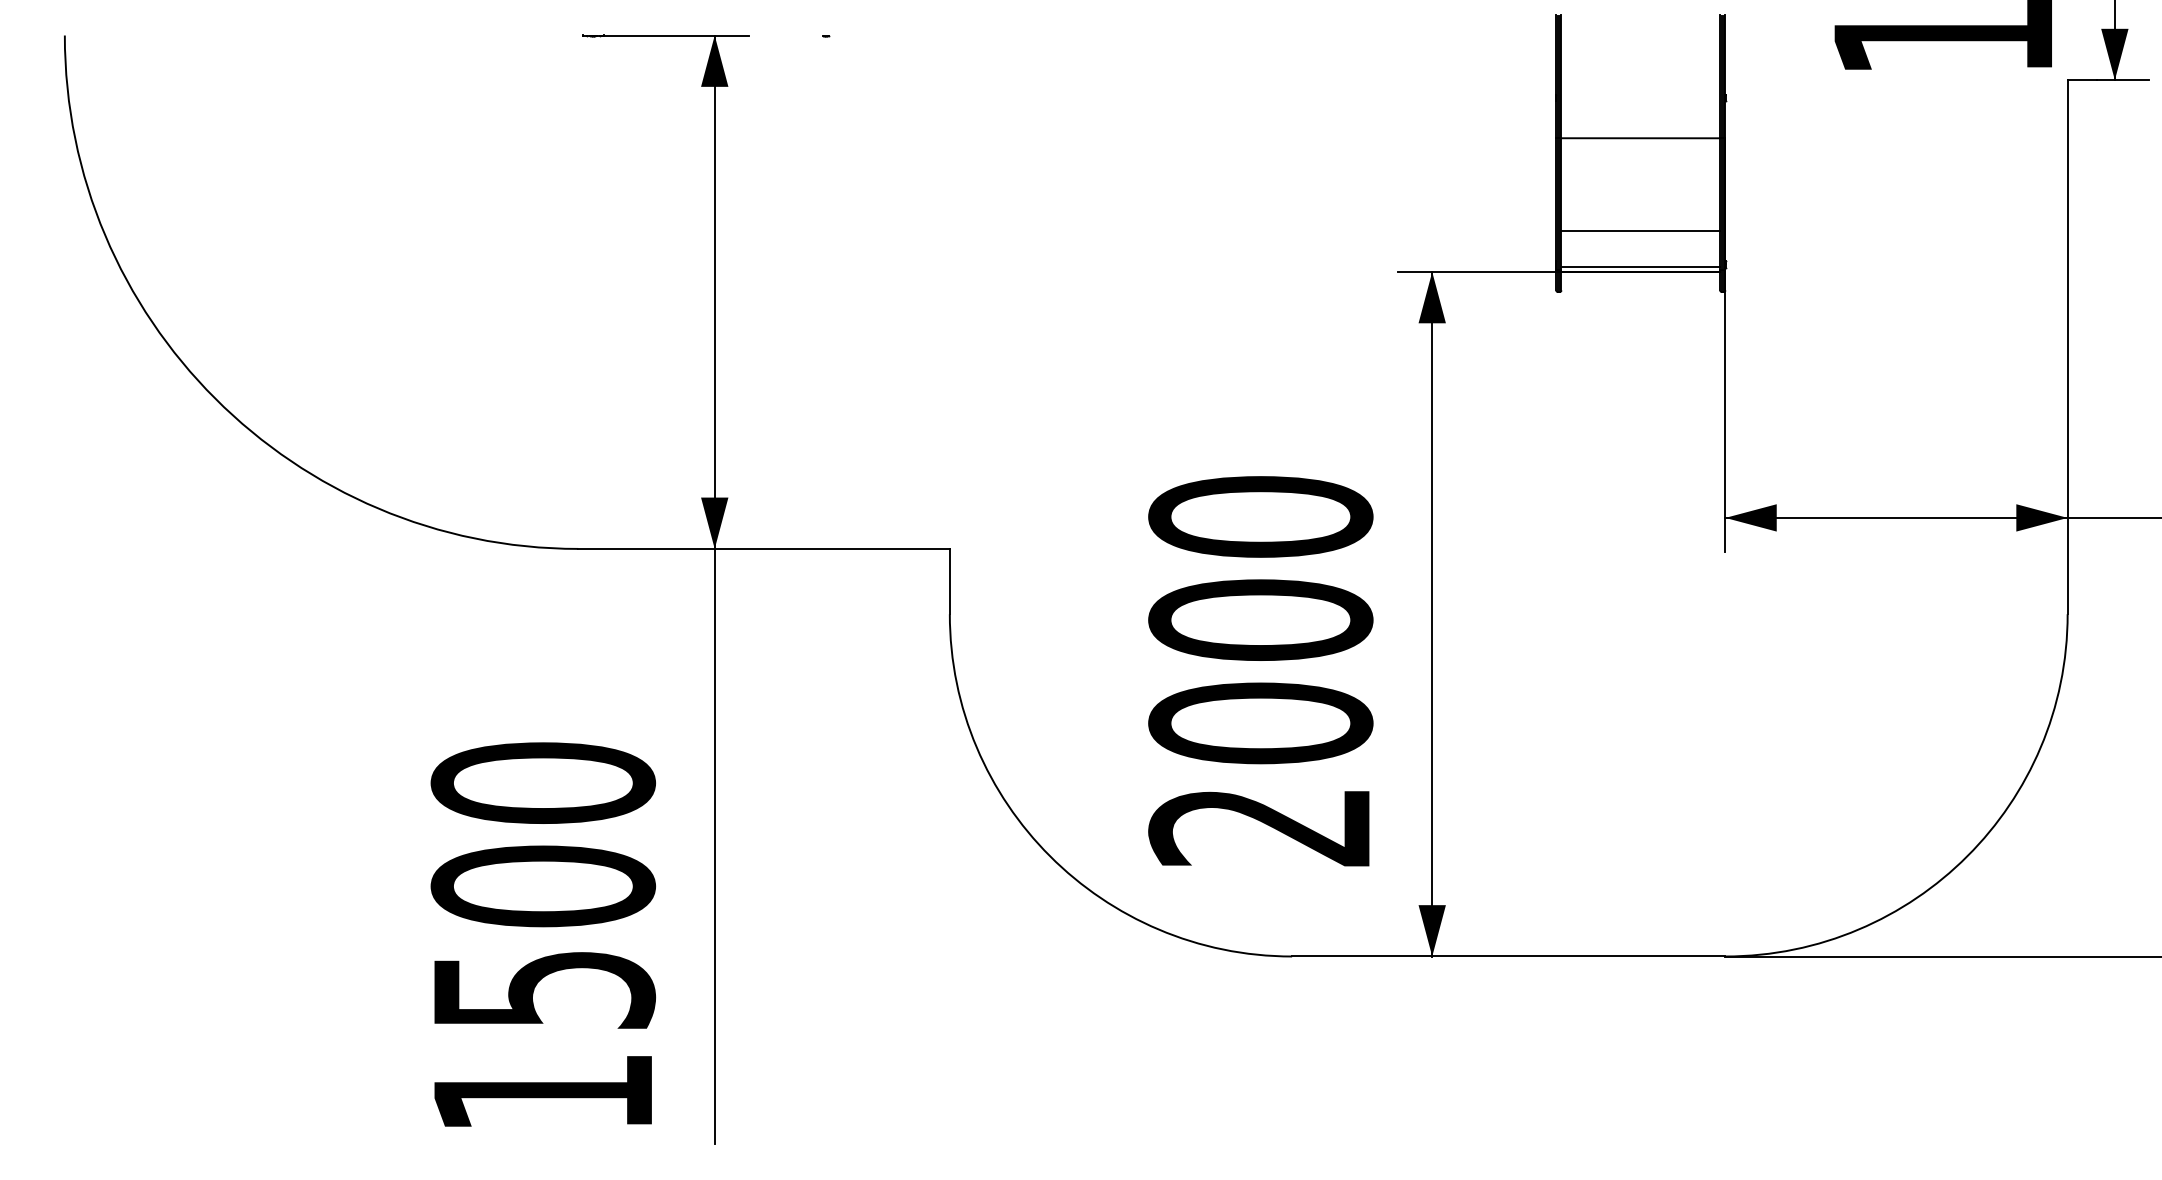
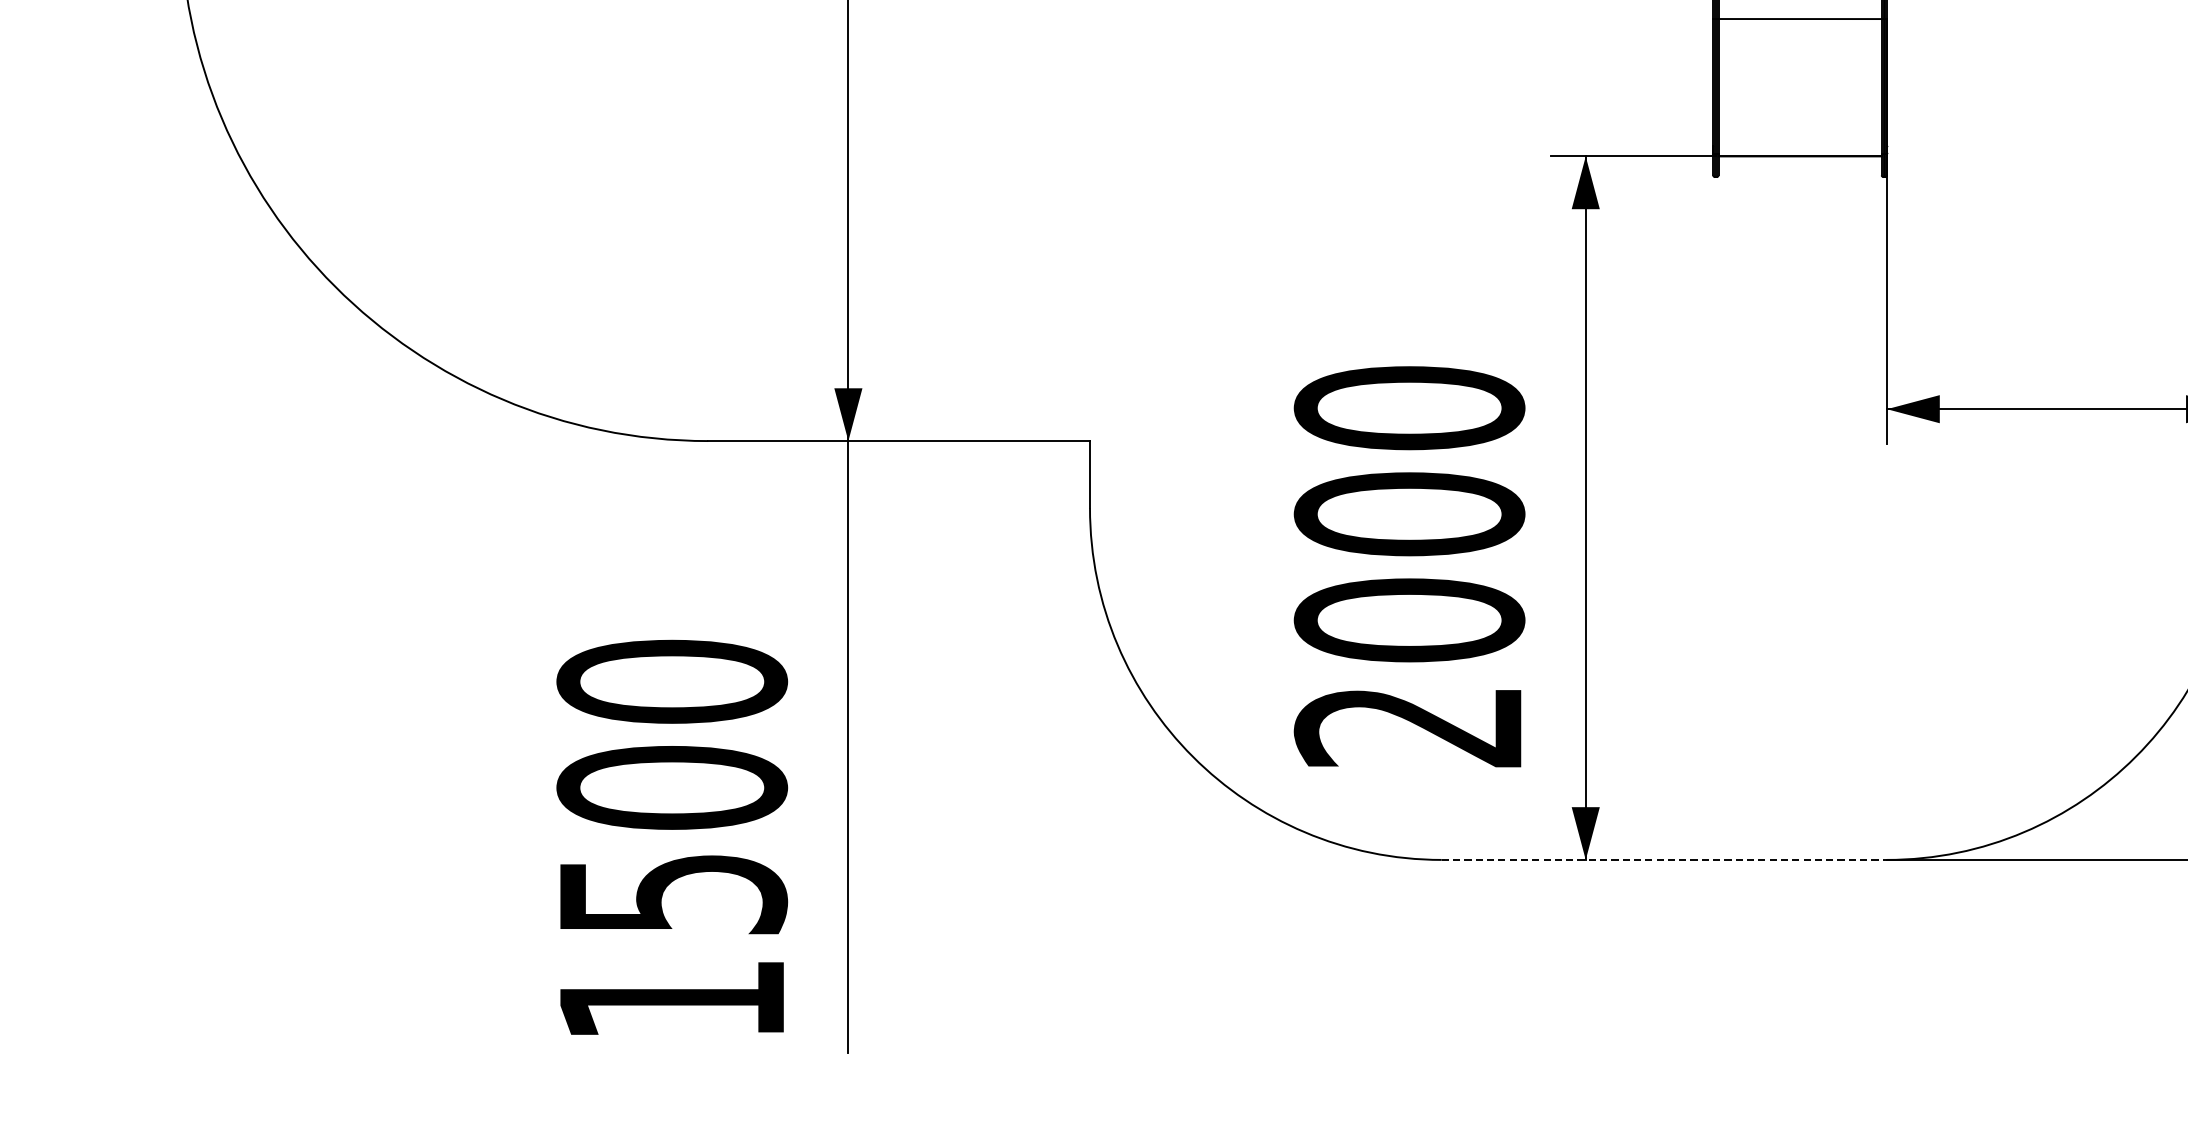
line: (1640, 230) -> (1799, 113), removed
line: (1640, 266) -> (1799, 150), removed
line: (1508, 956) -> (1664, 859), solid -> dashed

